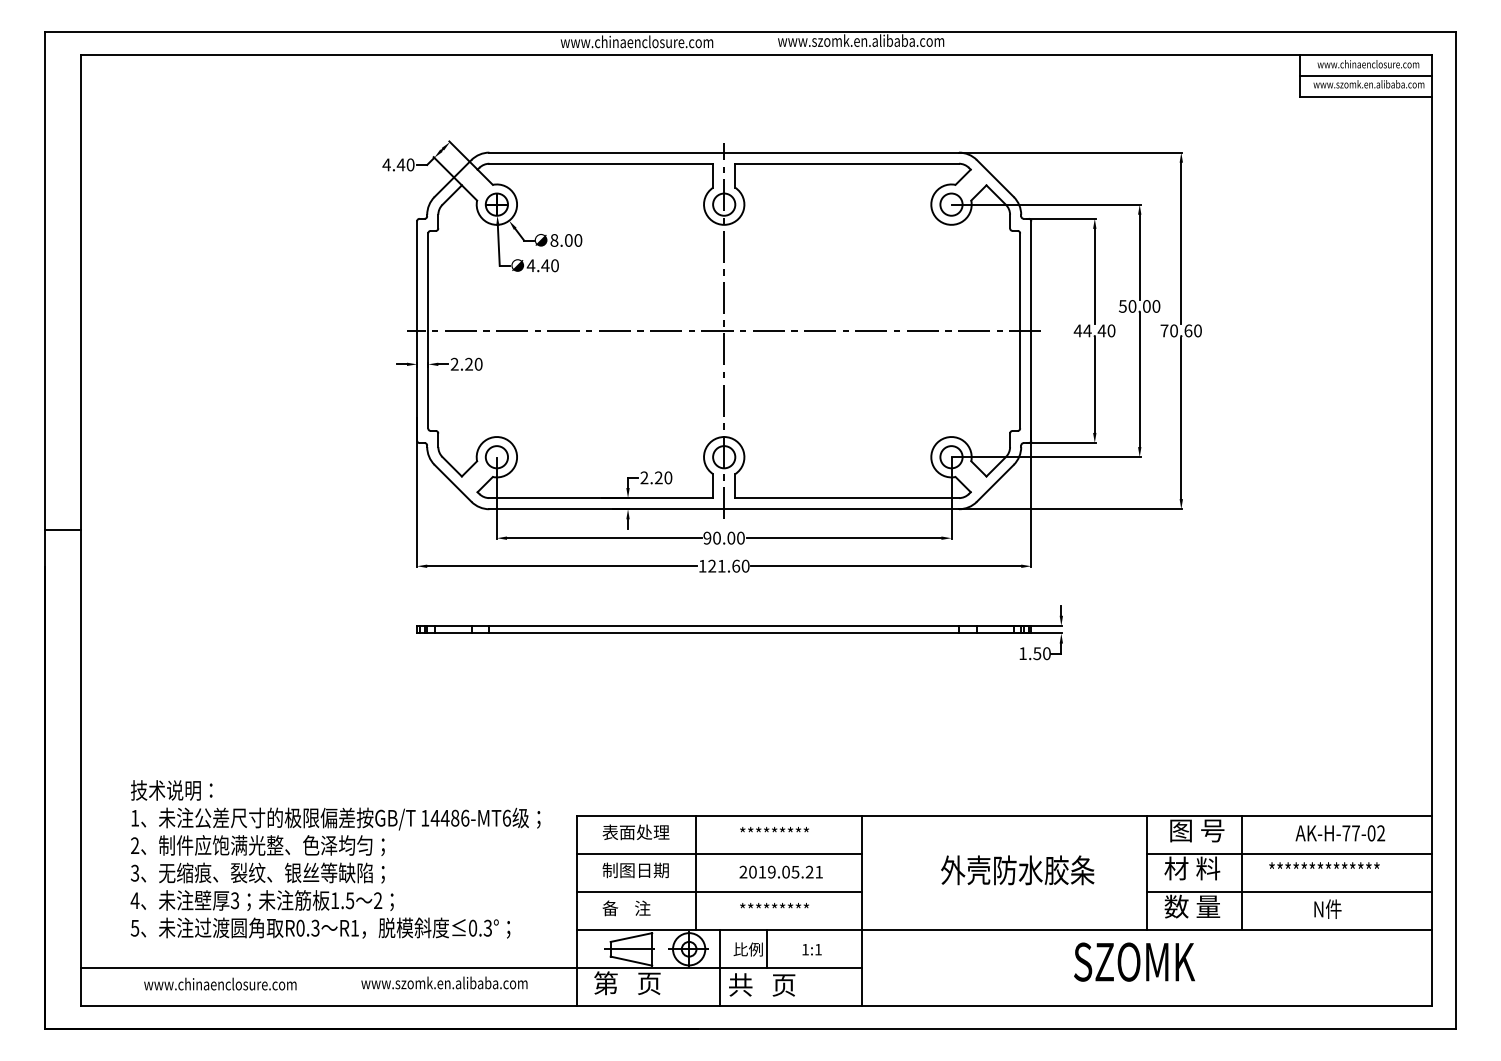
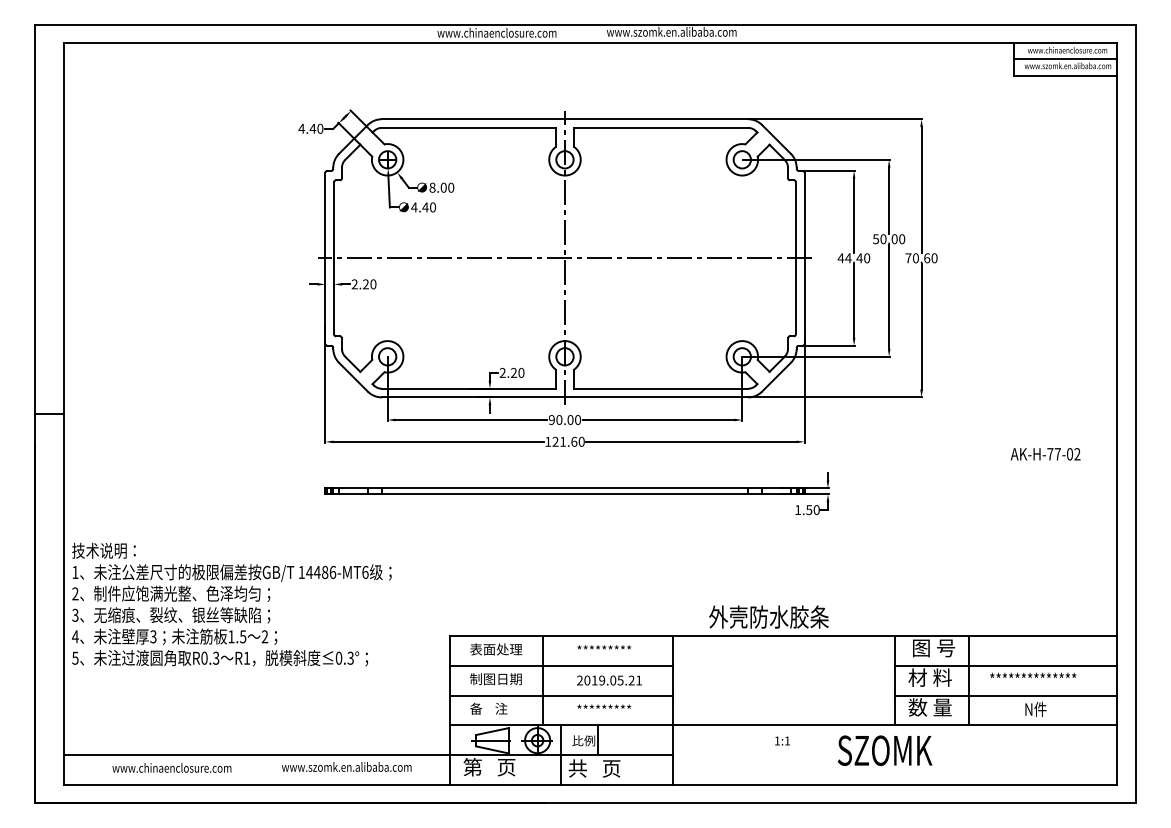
text: (1340, 833) -> (1045, 454), moved
text: (335, 859) -> (231, 604), moved
text: (1017, 869) -> (768, 616), moved
text: (812, 949) -> (782, 740), moved

